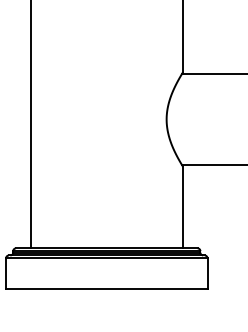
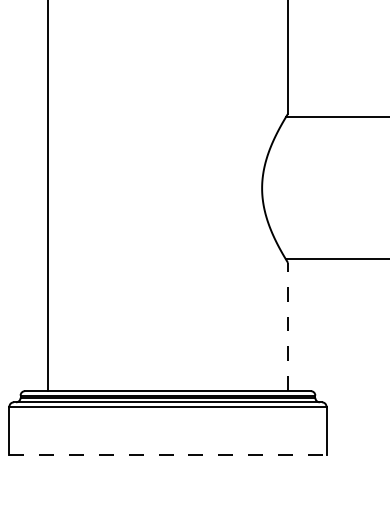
line: (183, 207) -> (288, 326), solid -> dashed
line: (106, 288) -> (167, 454), solid -> dashed

